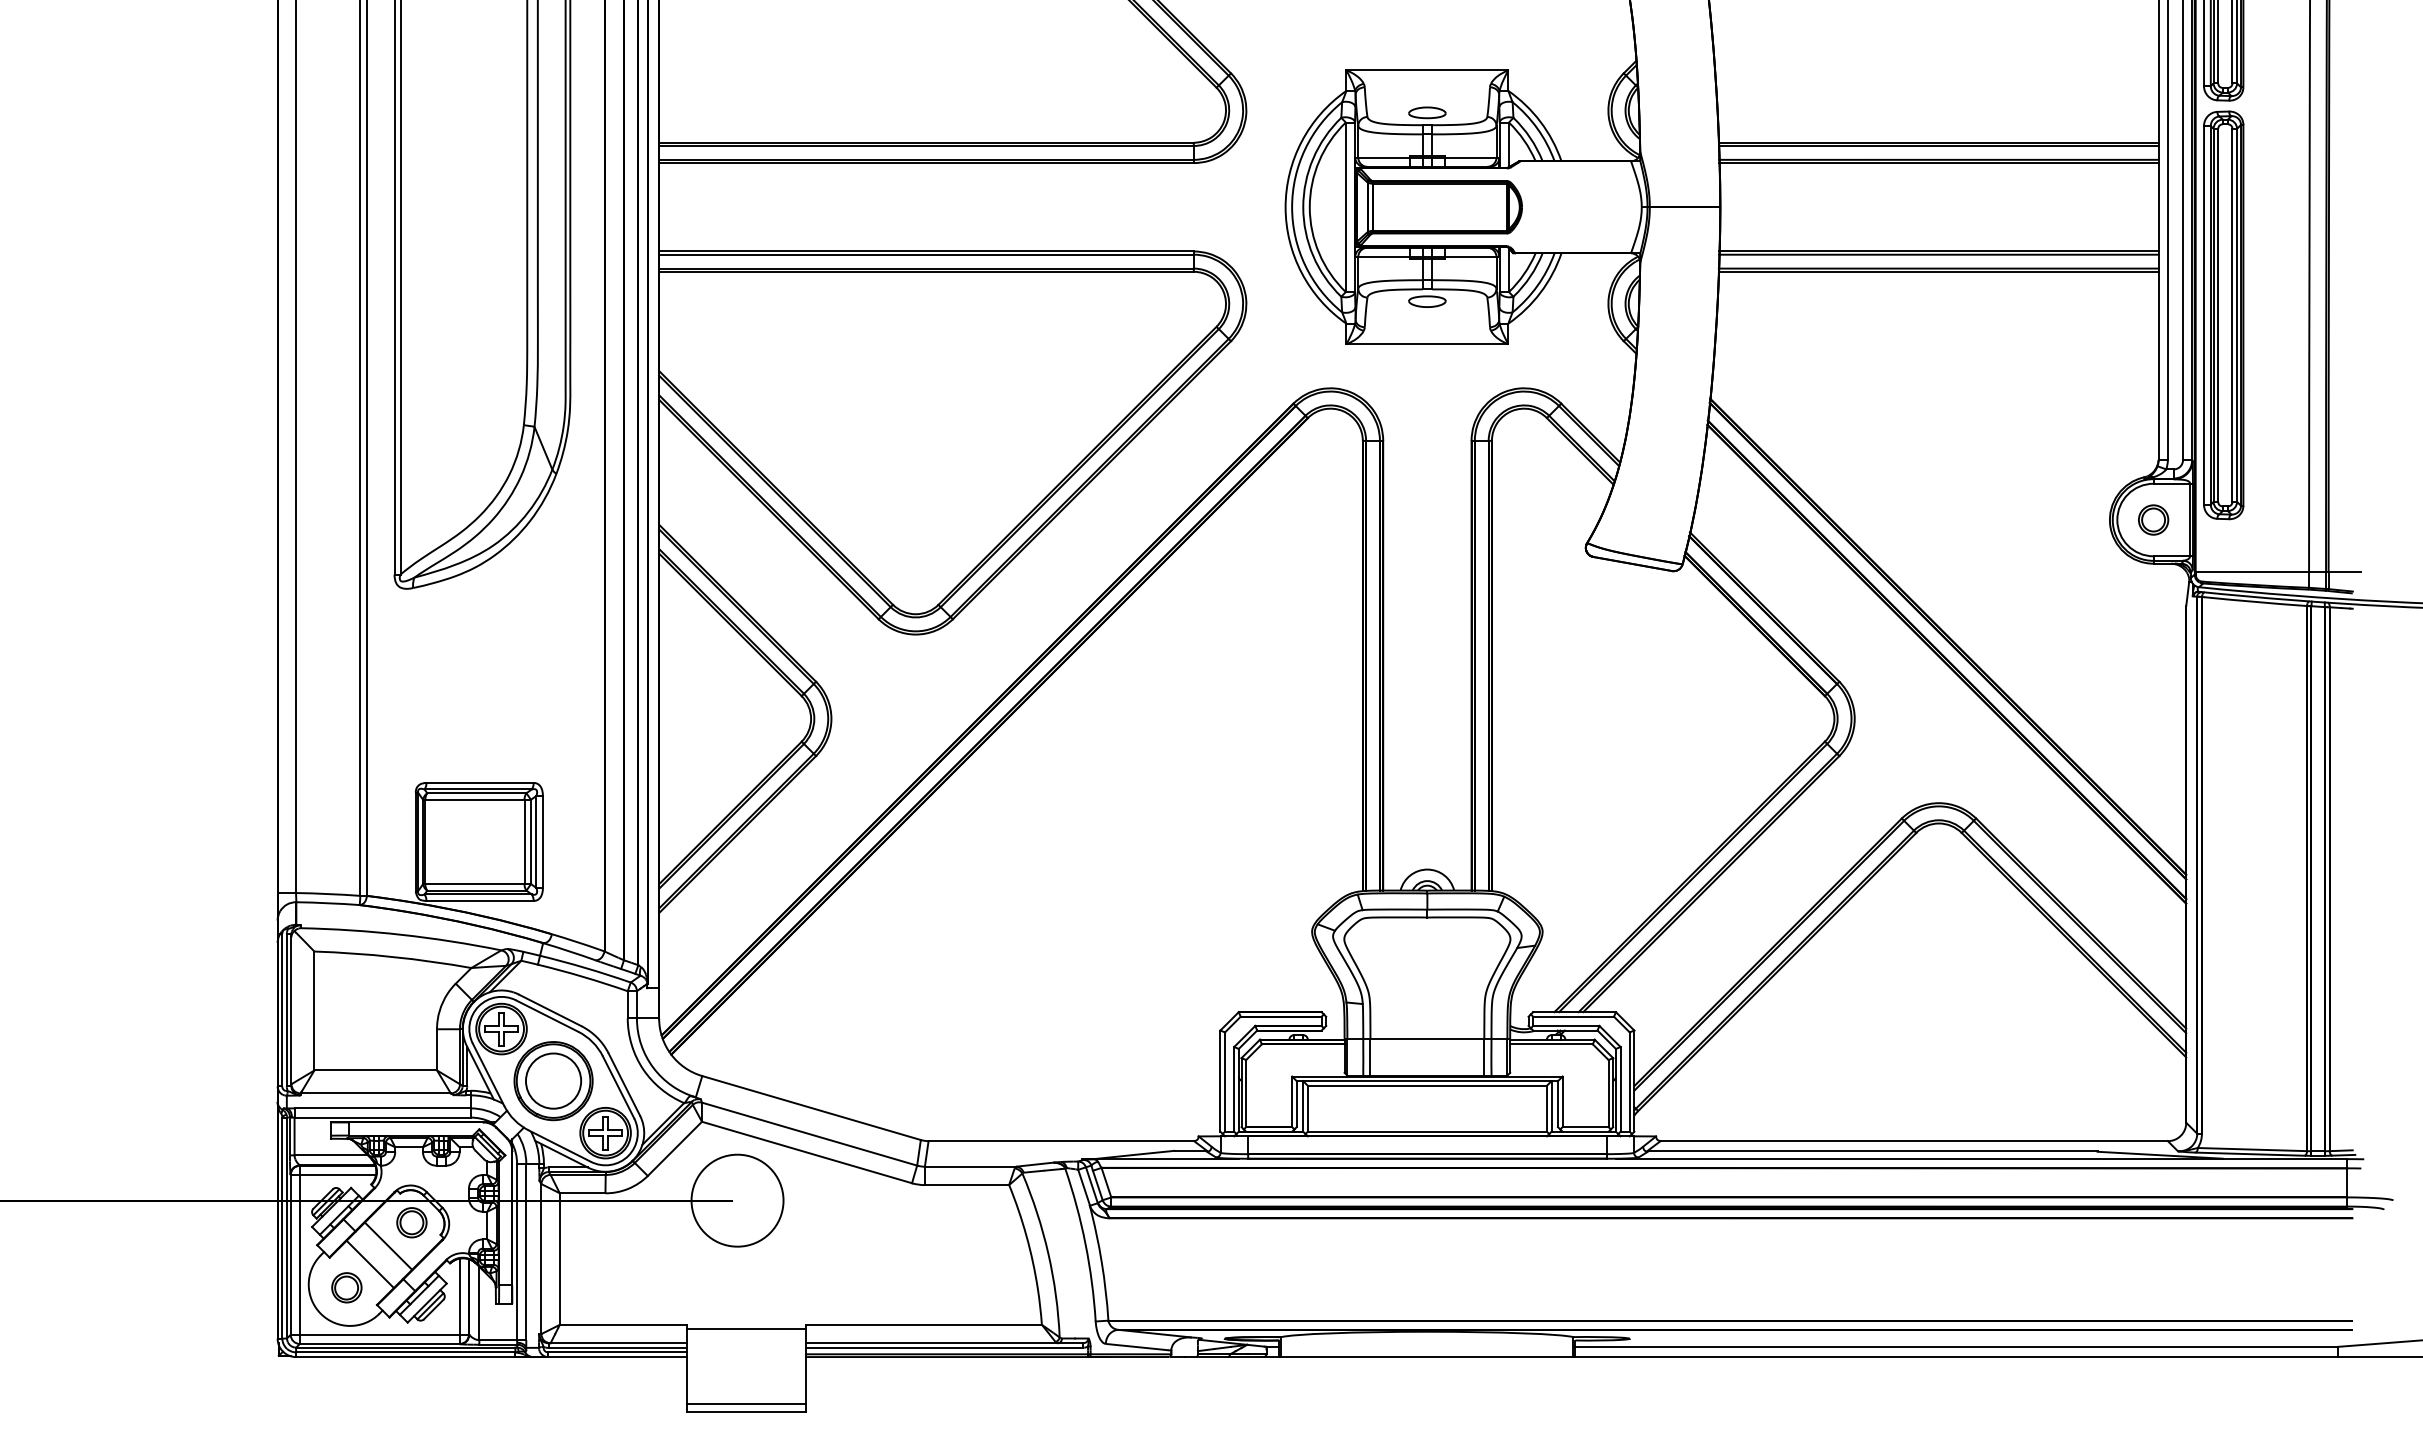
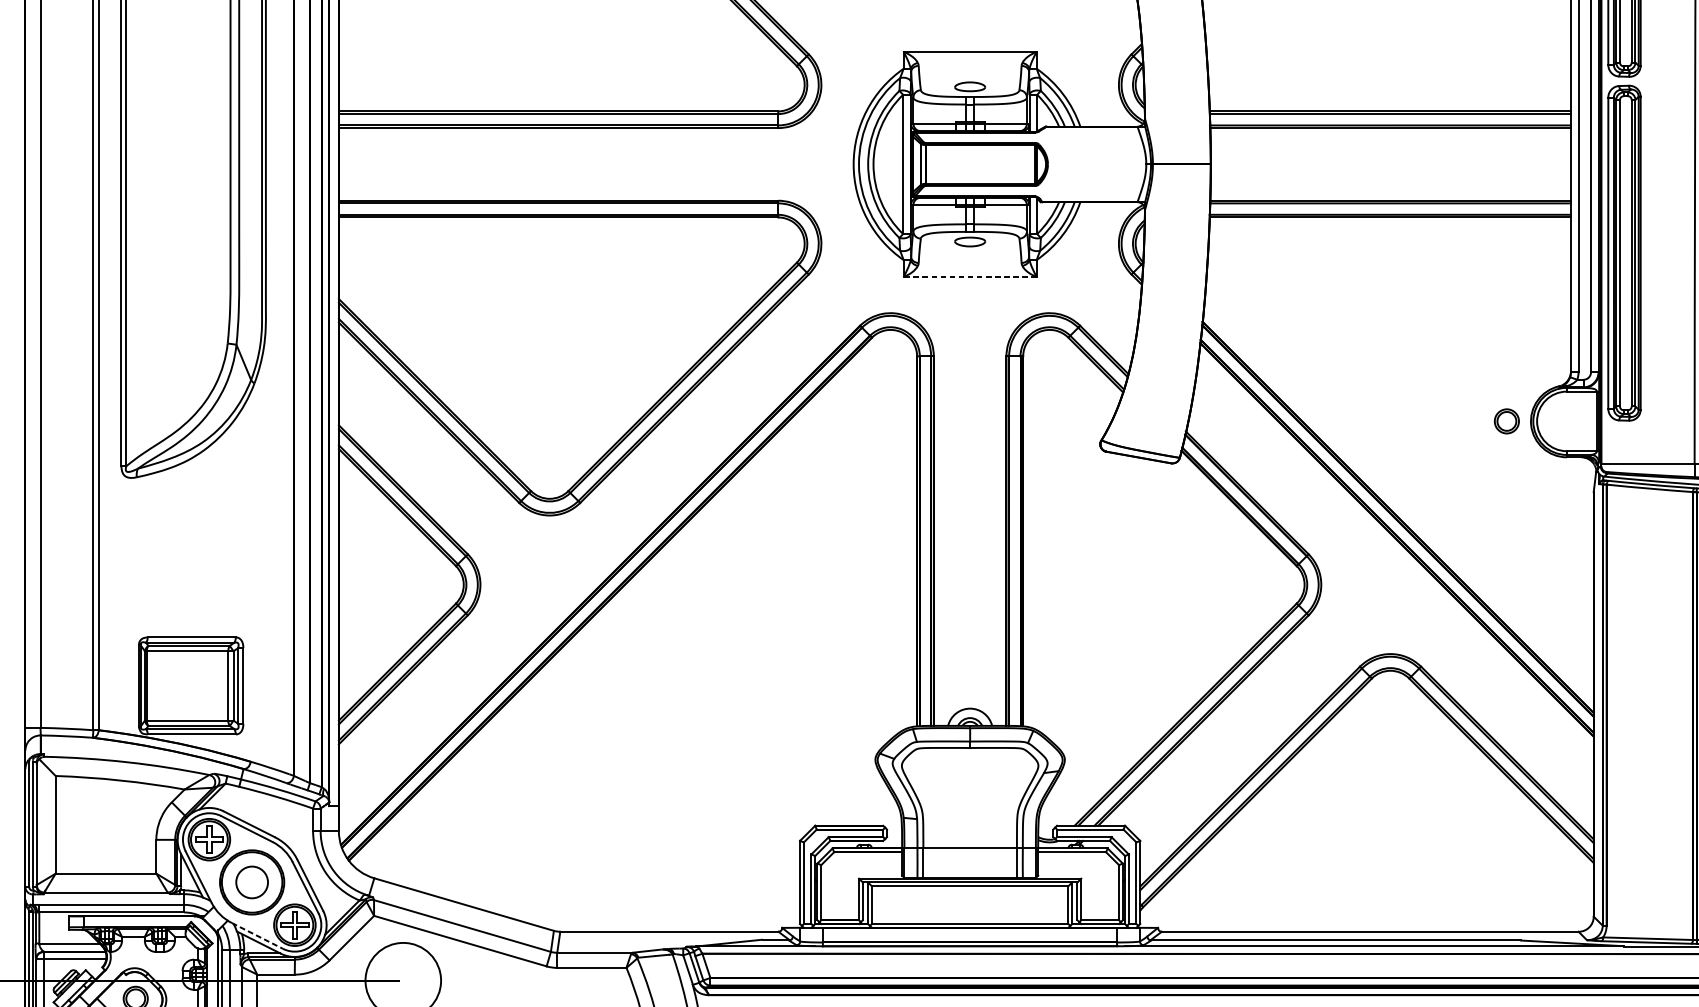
line: (1427, 344) -> (970, 277), solid -> dashed
part: (2153, 519) -> (1506, 420), moved
circle: (553, 1080) -> (252, 881), size x0.7
line: (559, 1146) -> (257, 936), solid -> dashed

